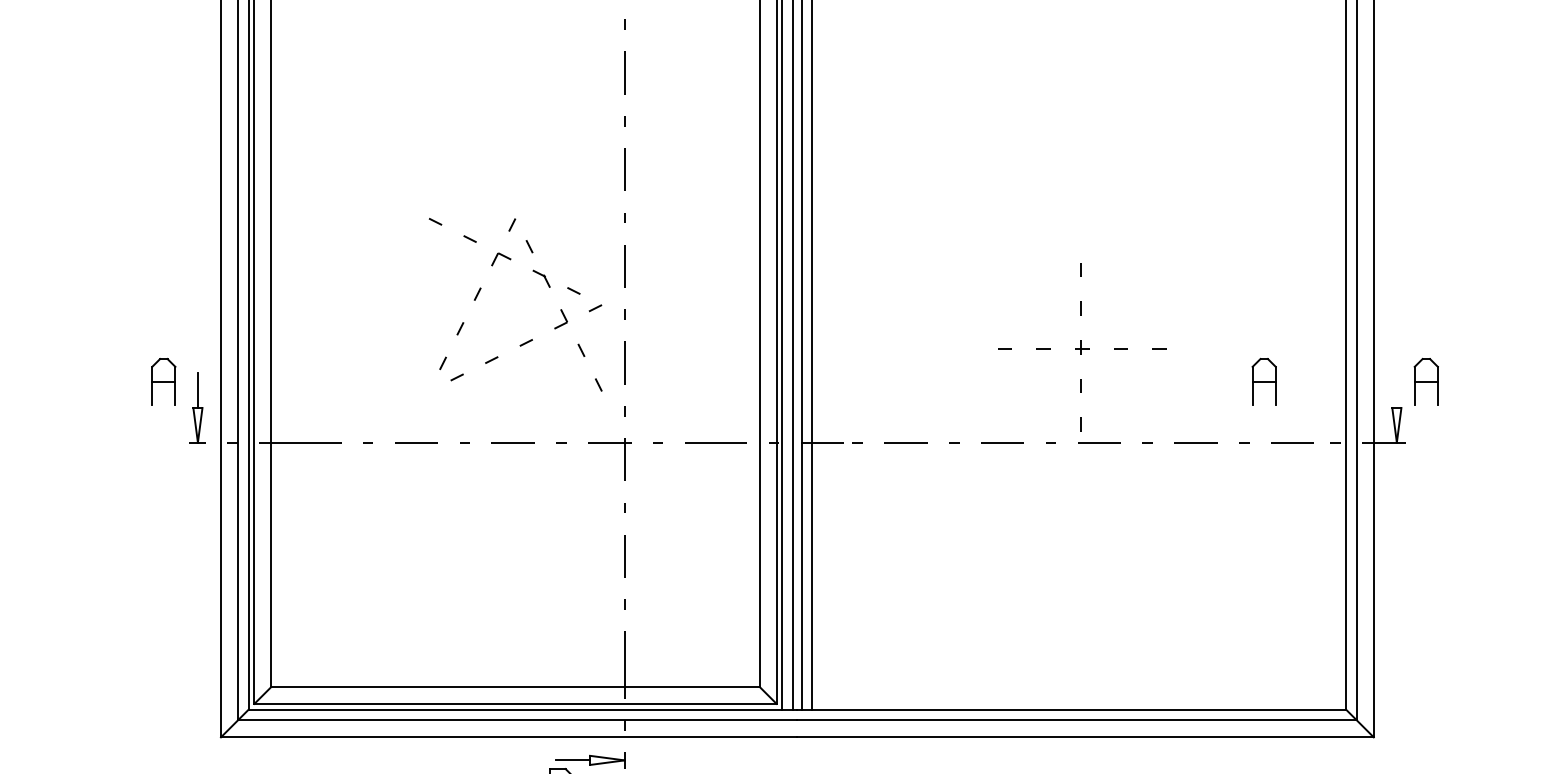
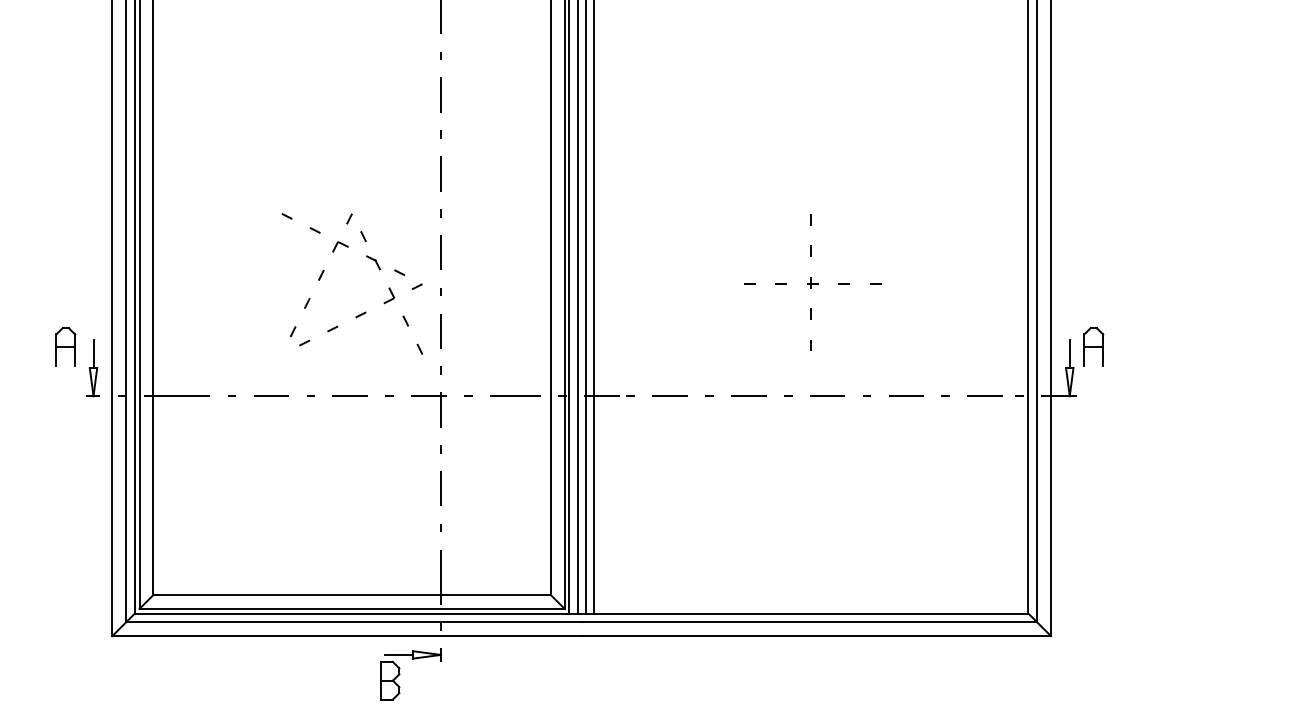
part: (1082, 347) -> (812, 282), moved
part: (1263, 381) -> (961, 346), removed
line: (1396, 390) -> (1069, 353), added

